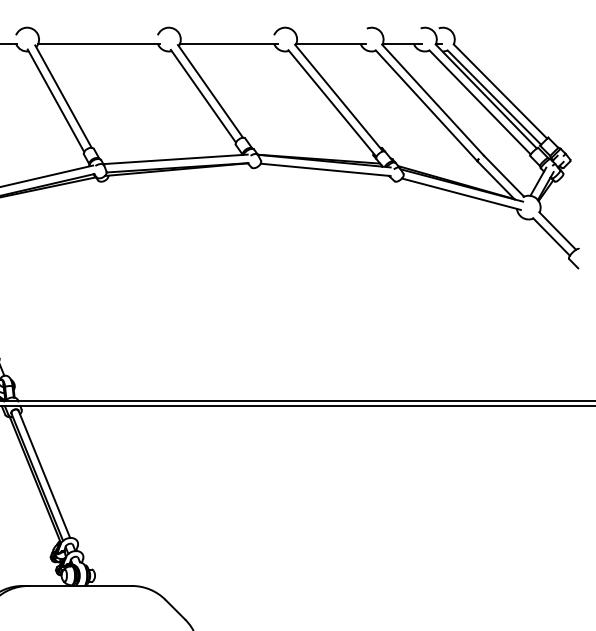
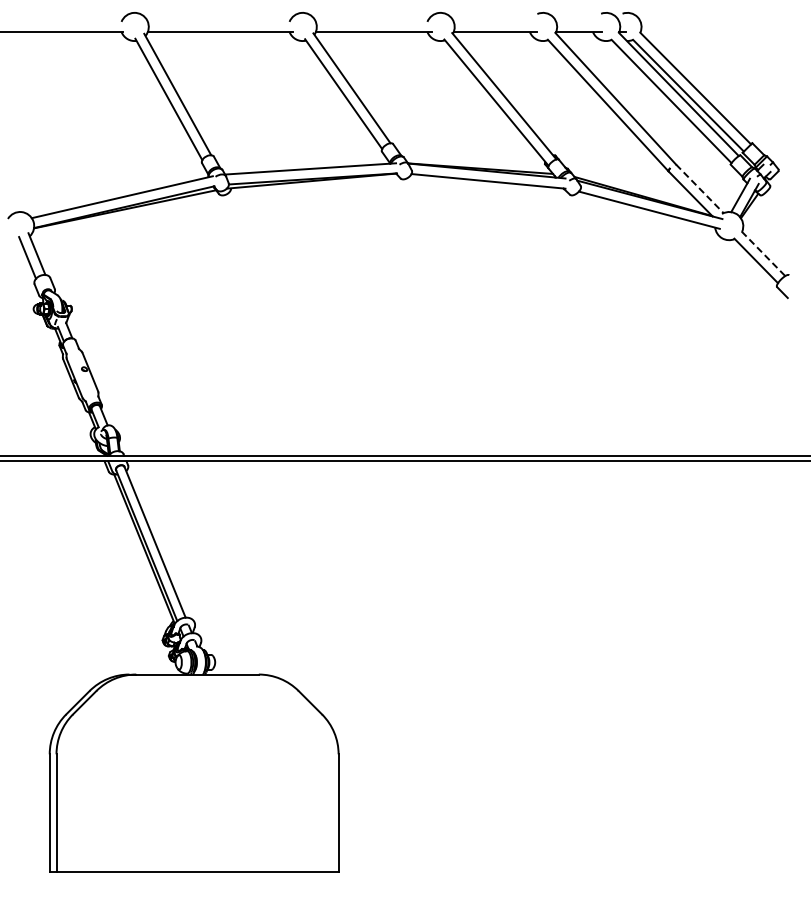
line: (504, 176) -> (700, 189), solid -> dashed
line: (557, 231) -> (763, 254), solid -> dashed

